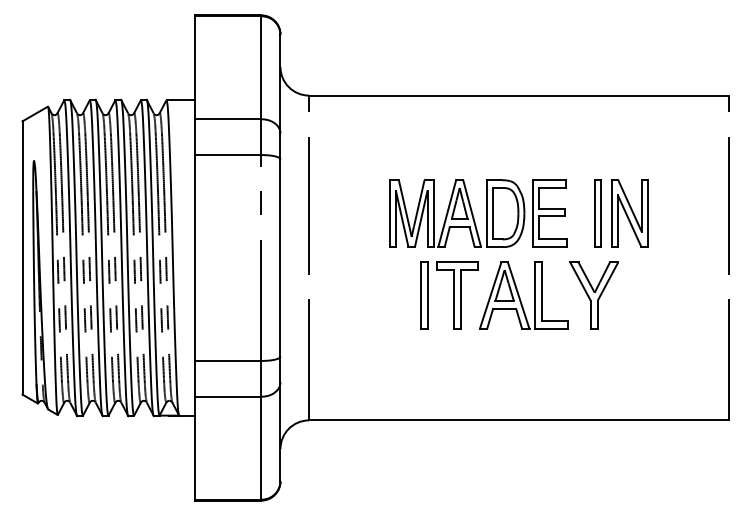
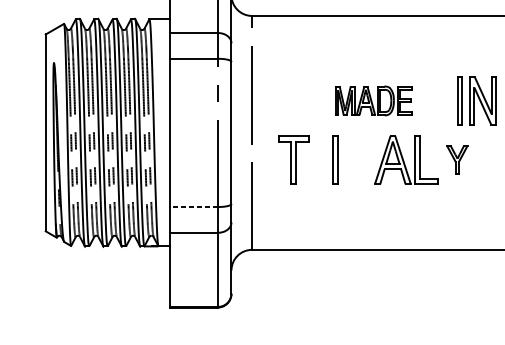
part: (478, 213) -> (374, 100), size x0.6
part: (457, 295) -> (294, 159), moved
part: (593, 295) -> (456, 159), size x0.6
line: (227, 360) -> (193, 206), solid -> dashed

